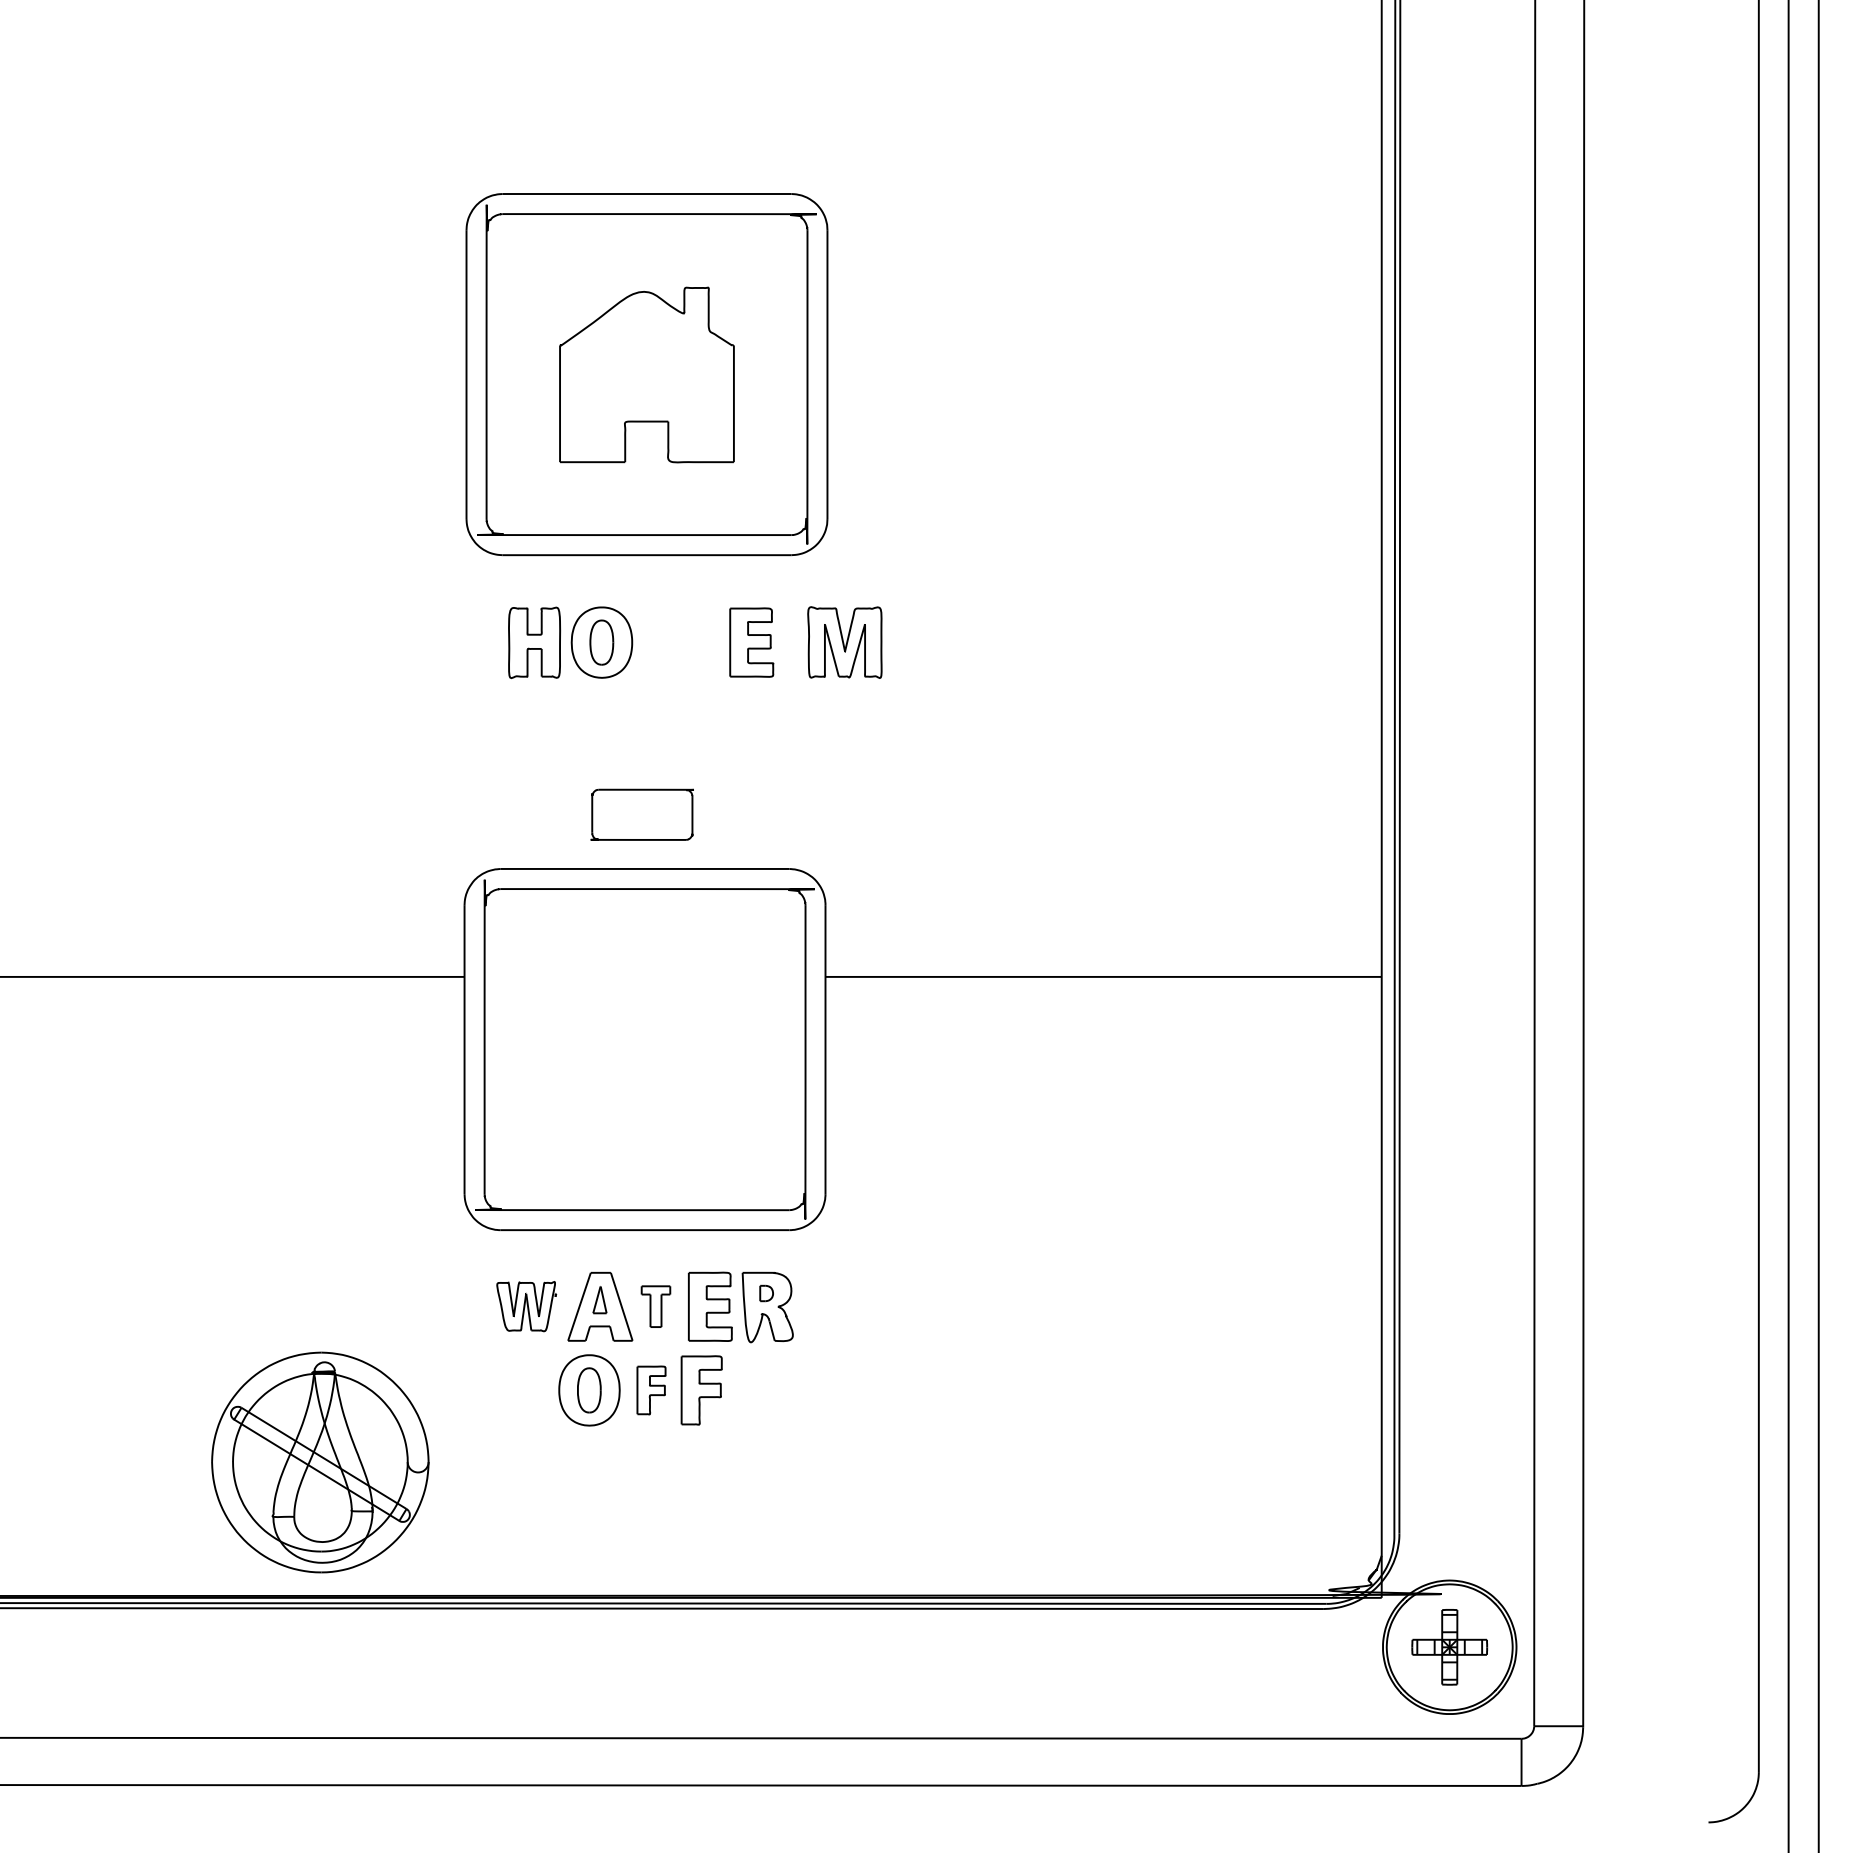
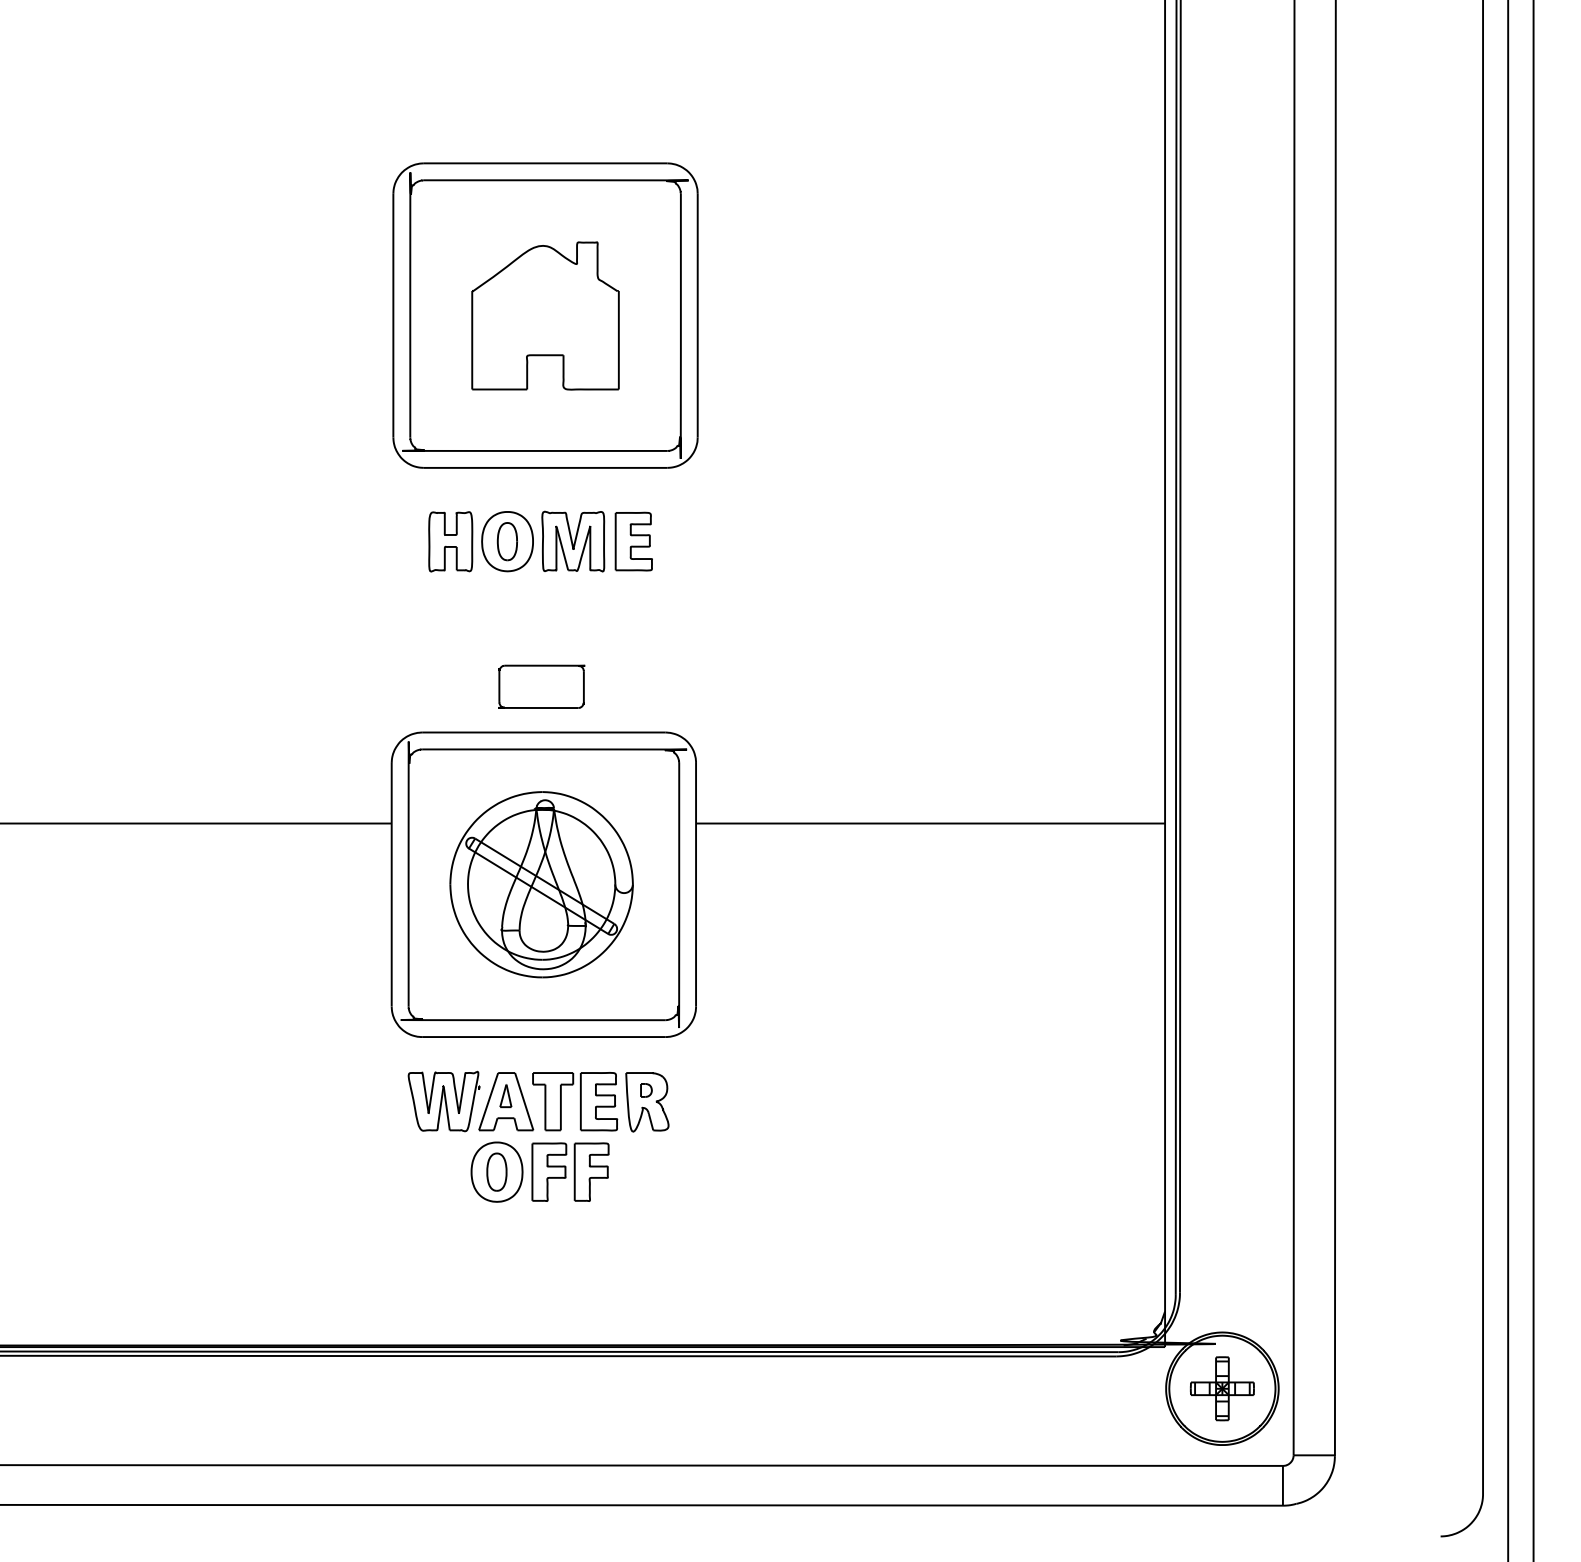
part: (844, 642) -> (572, 541), moved
part: (526, 1306) -> (443, 1101), size x1.43
part: (655, 1306) -> (552, 1101), size x1.67
part: (651, 1390) -> (549, 1172), size x1.43
part: (320, 1462) -> (541, 884), moved

